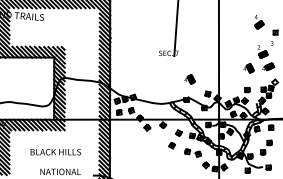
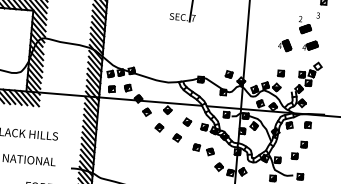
part: (189, 79) -> (206, 53), removed
part: (157, 139) -> (158, 128), added

